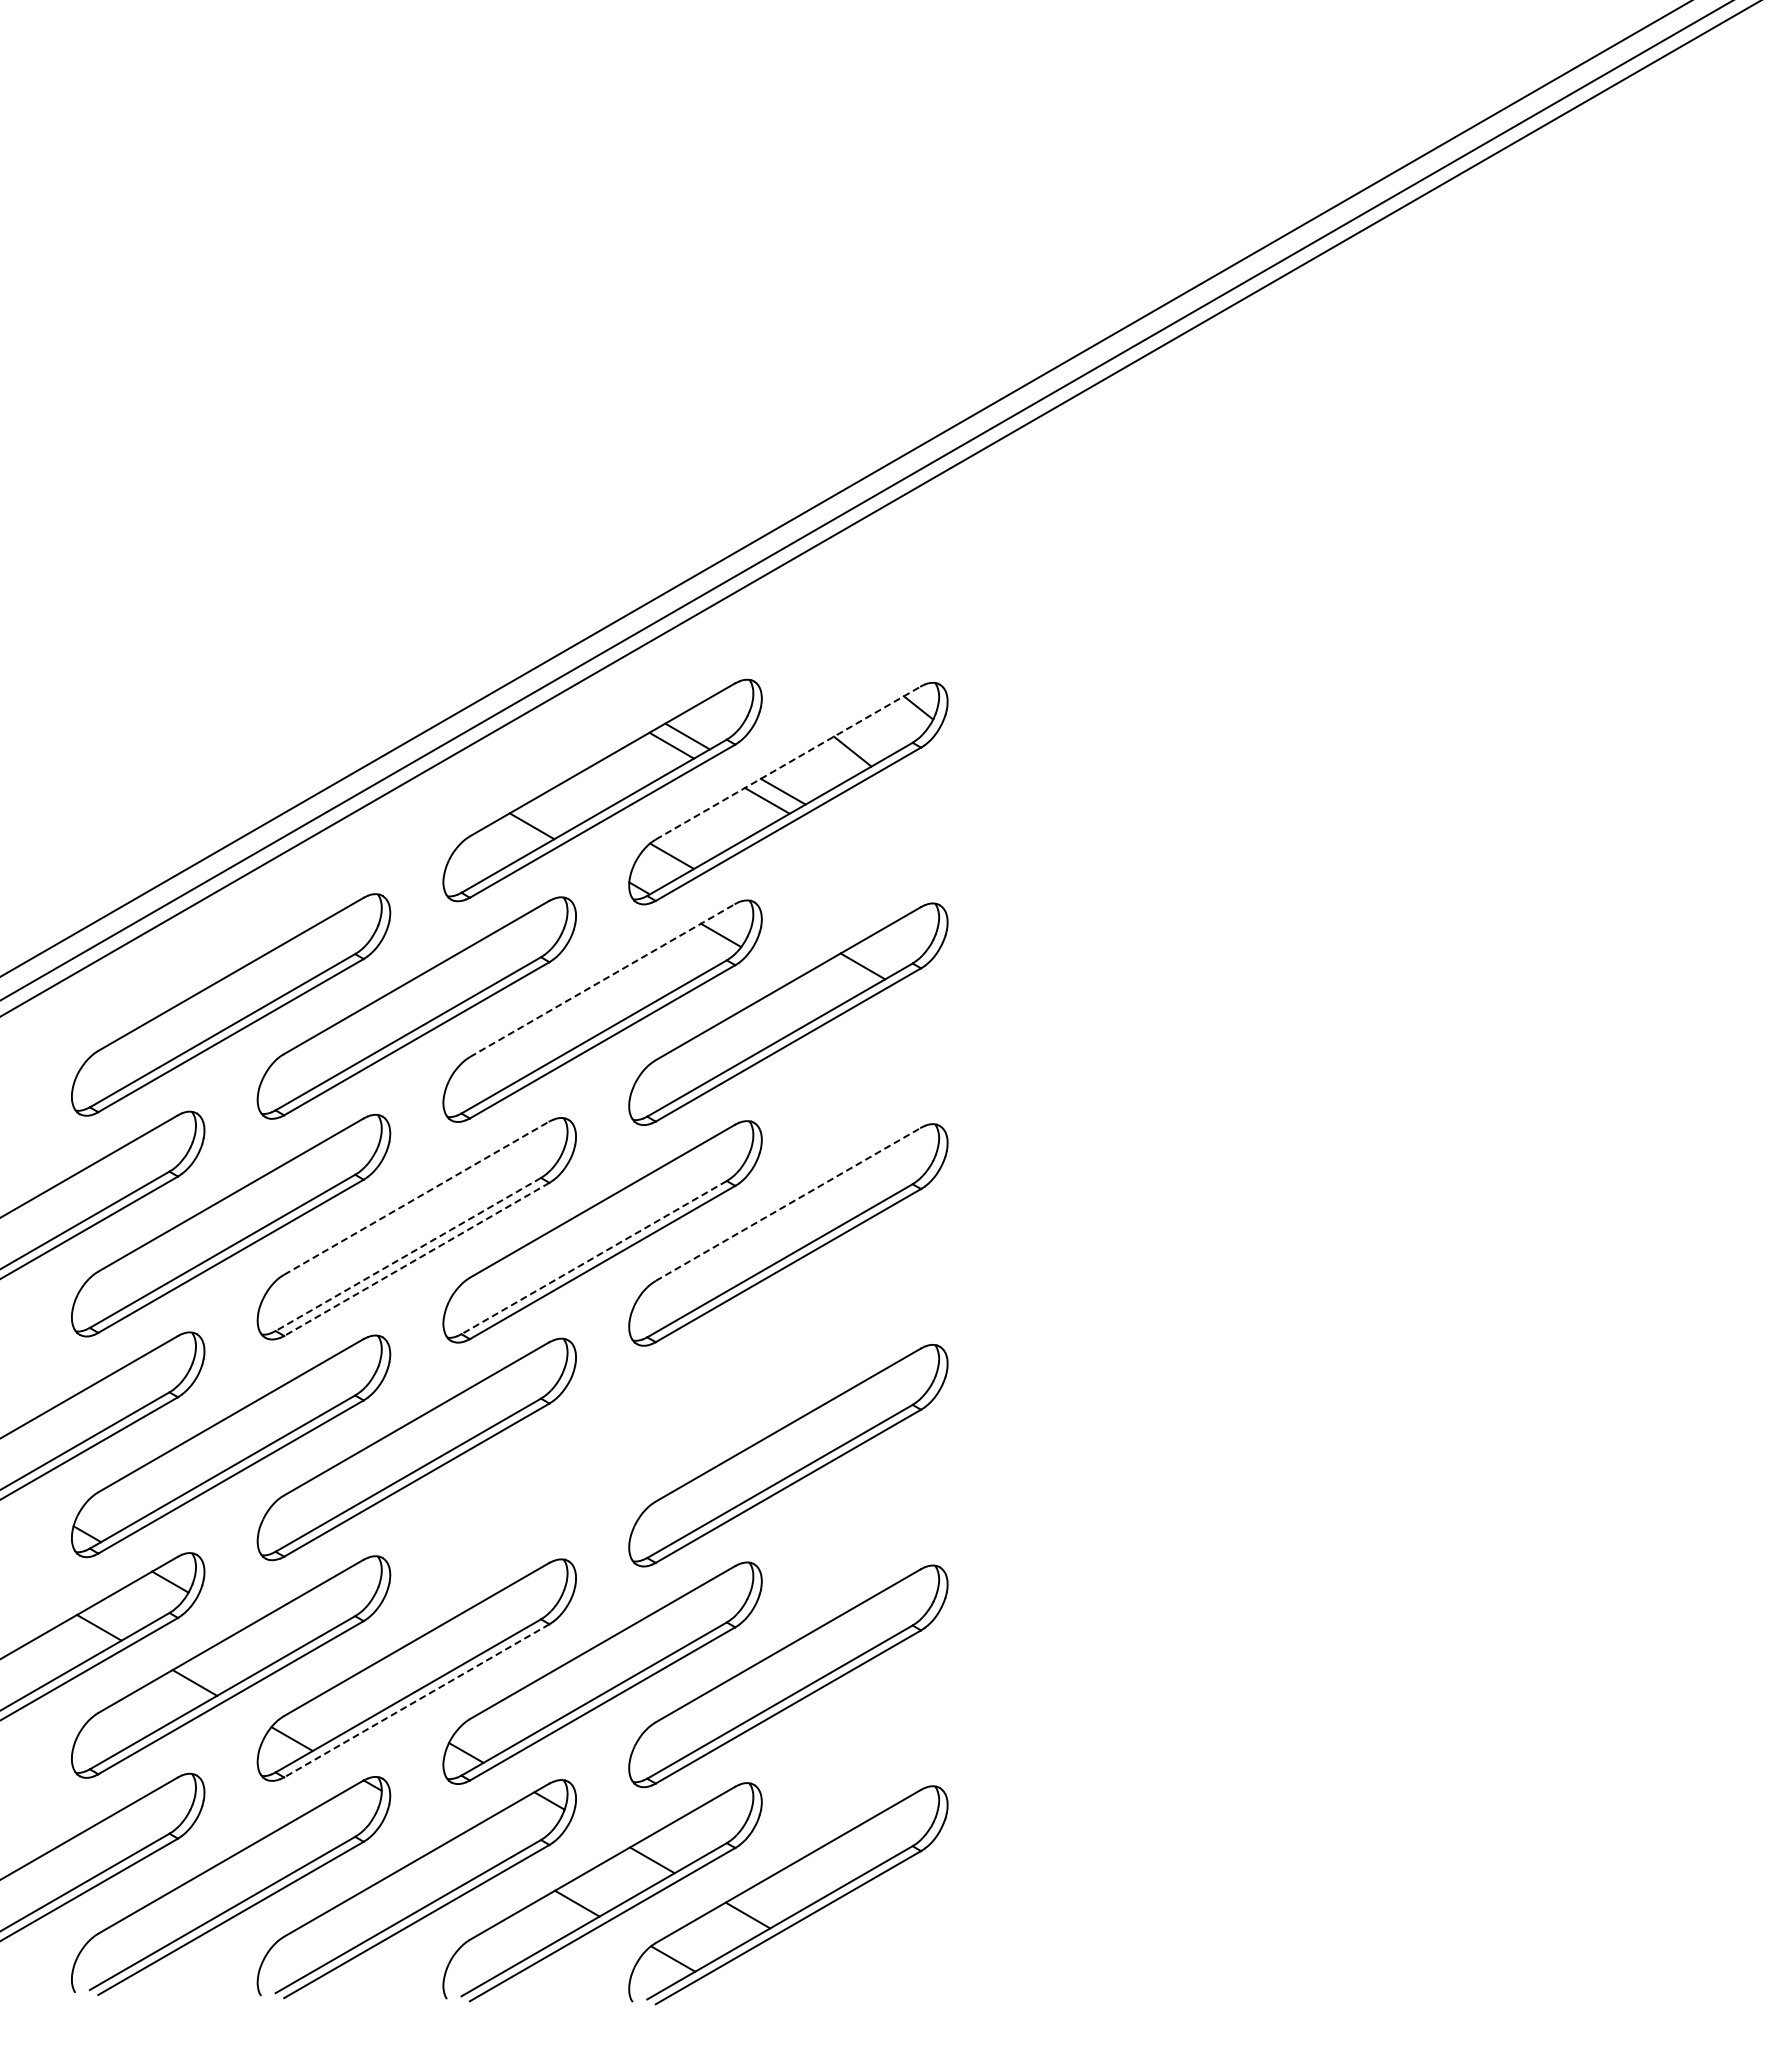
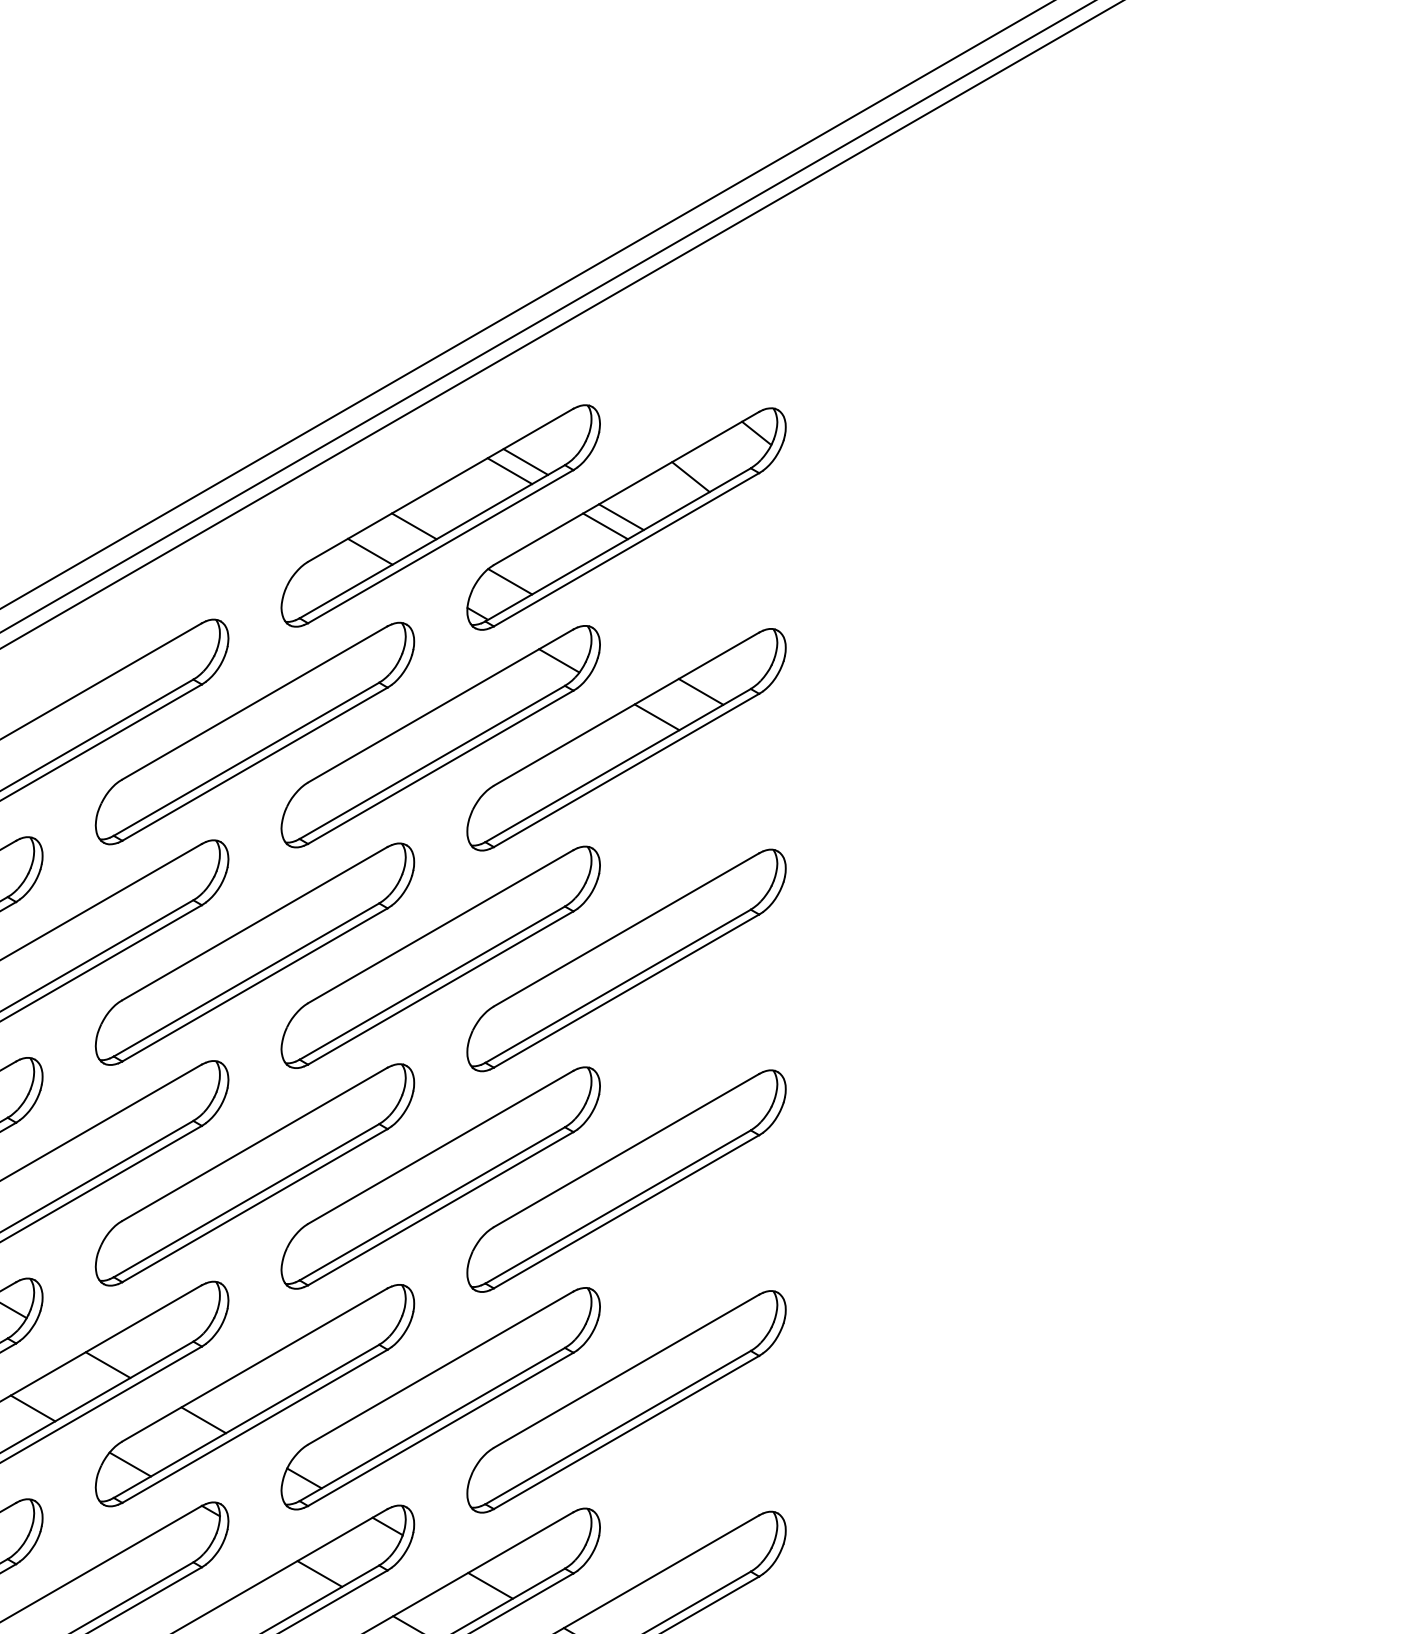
line: (788, 762) -> (626, 487), dashed -> solid
line: (575, 800) -> (413, 525), added
line: (603, 980) -> (441, 705), dashed -> solid
line: (818, 991) -> (656, 716), added
line: (417, 1197) -> (255, 922), dashed -> solid
line: (788, 1204) -> (626, 929), dashed -> solid
line: (407, 1254) -> (245, 979), dashed -> solid
line: (593, 1257) -> (431, 982), dashed -> solid
line: (416, 1259) -> (254, 984), dashed -> solid
part: (602, 1452) -> (440, 1177), added
line: (269, 1639) -> (107, 1364), added
line: (365, 1694) -> (203, 1419), added
line: (416, 1701) -> (254, 1426), dashed -> solid
line: (481, 1848) -> (319, 1573), added

